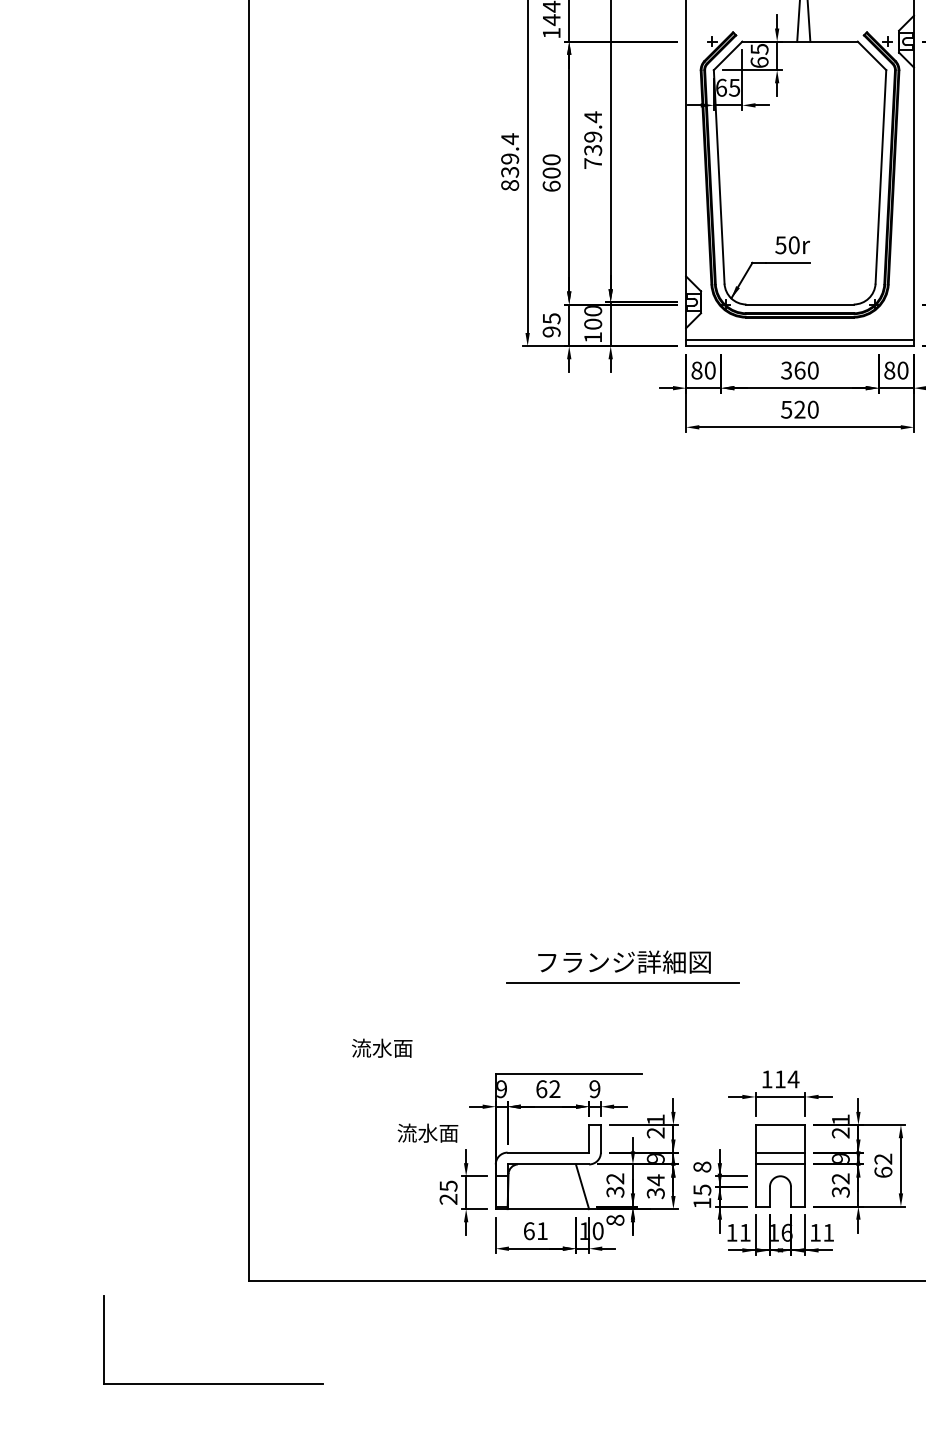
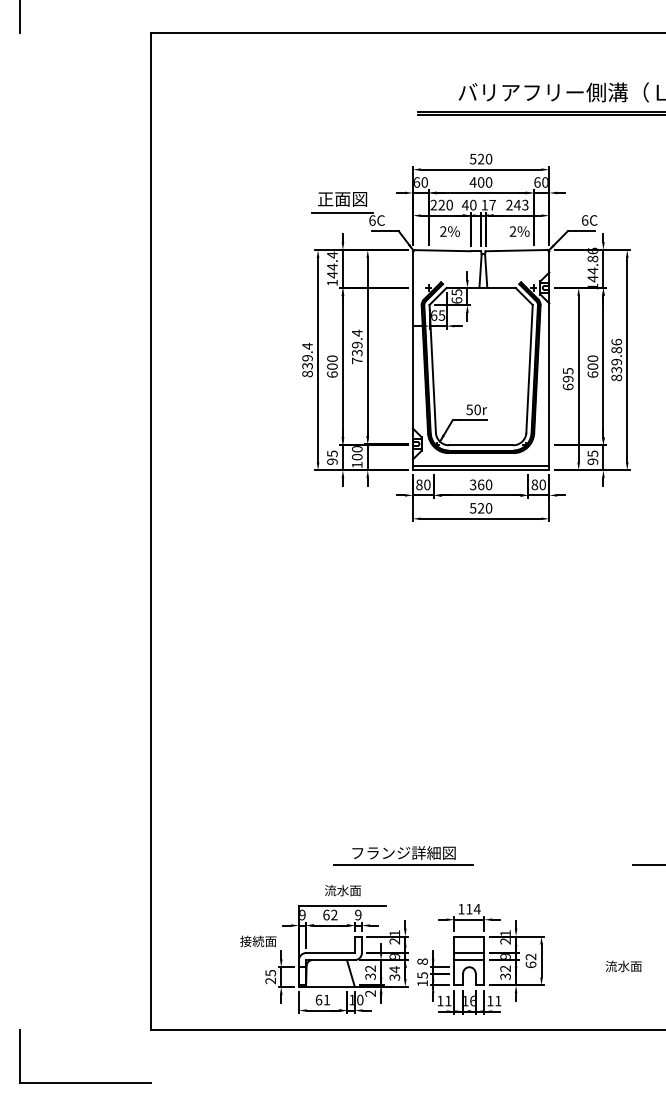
part: (623, 966) -> (403, 855), moved
text: (381, 1048) -> (342, 890), moved
text: (418, 1133) -> (252, 941), 流水面 -> 接続面
text: (615, 1220) -> (370, 993), 8 -> 2
part: (212, 1383) -> (85, 1082), moved

